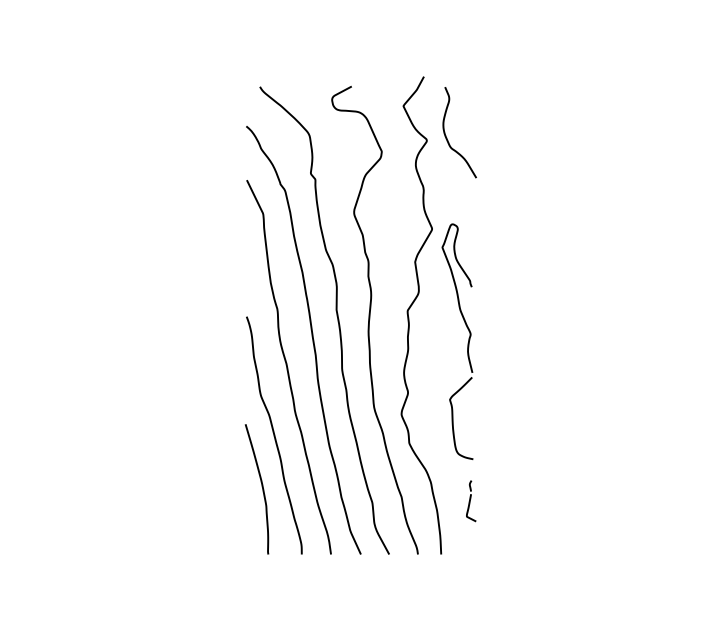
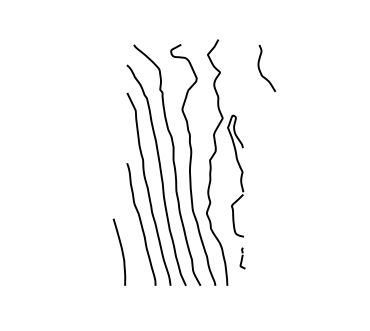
curve: (449, 138) -> (261, 71), moved
curve: (260, 487) -> (121, 251), moved

